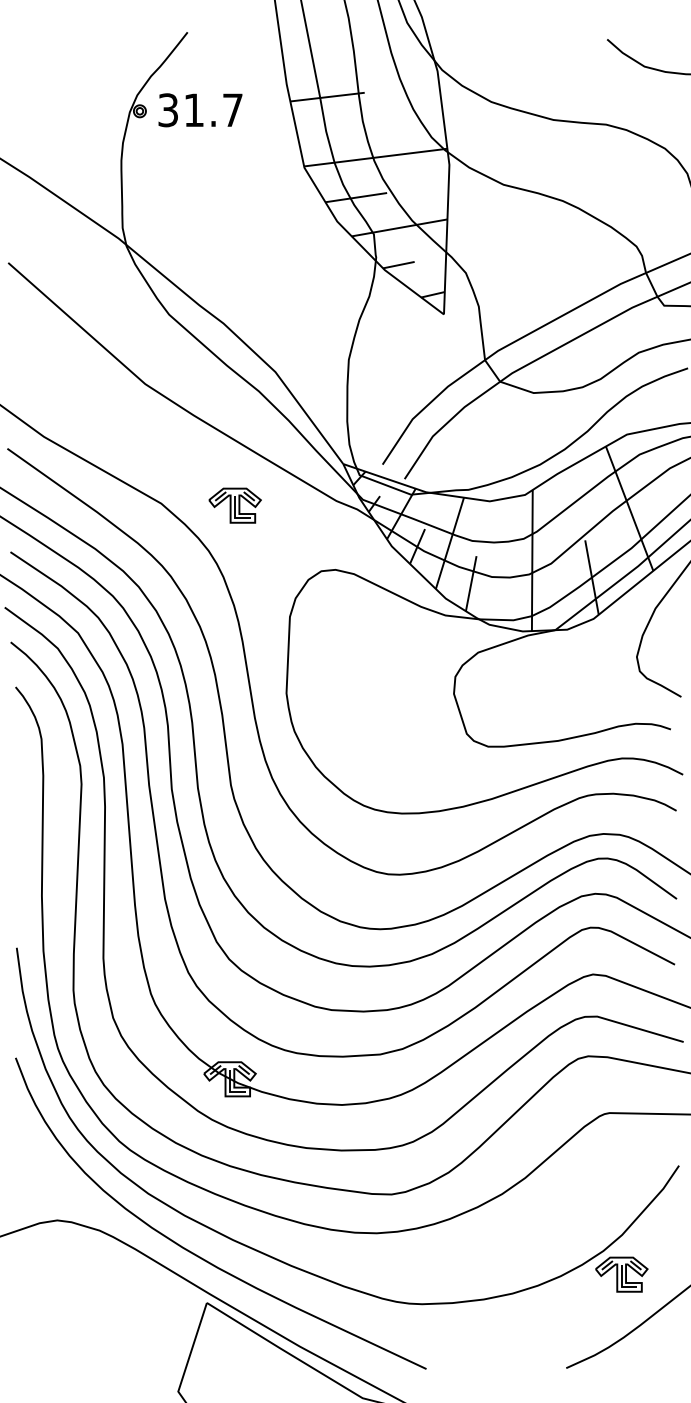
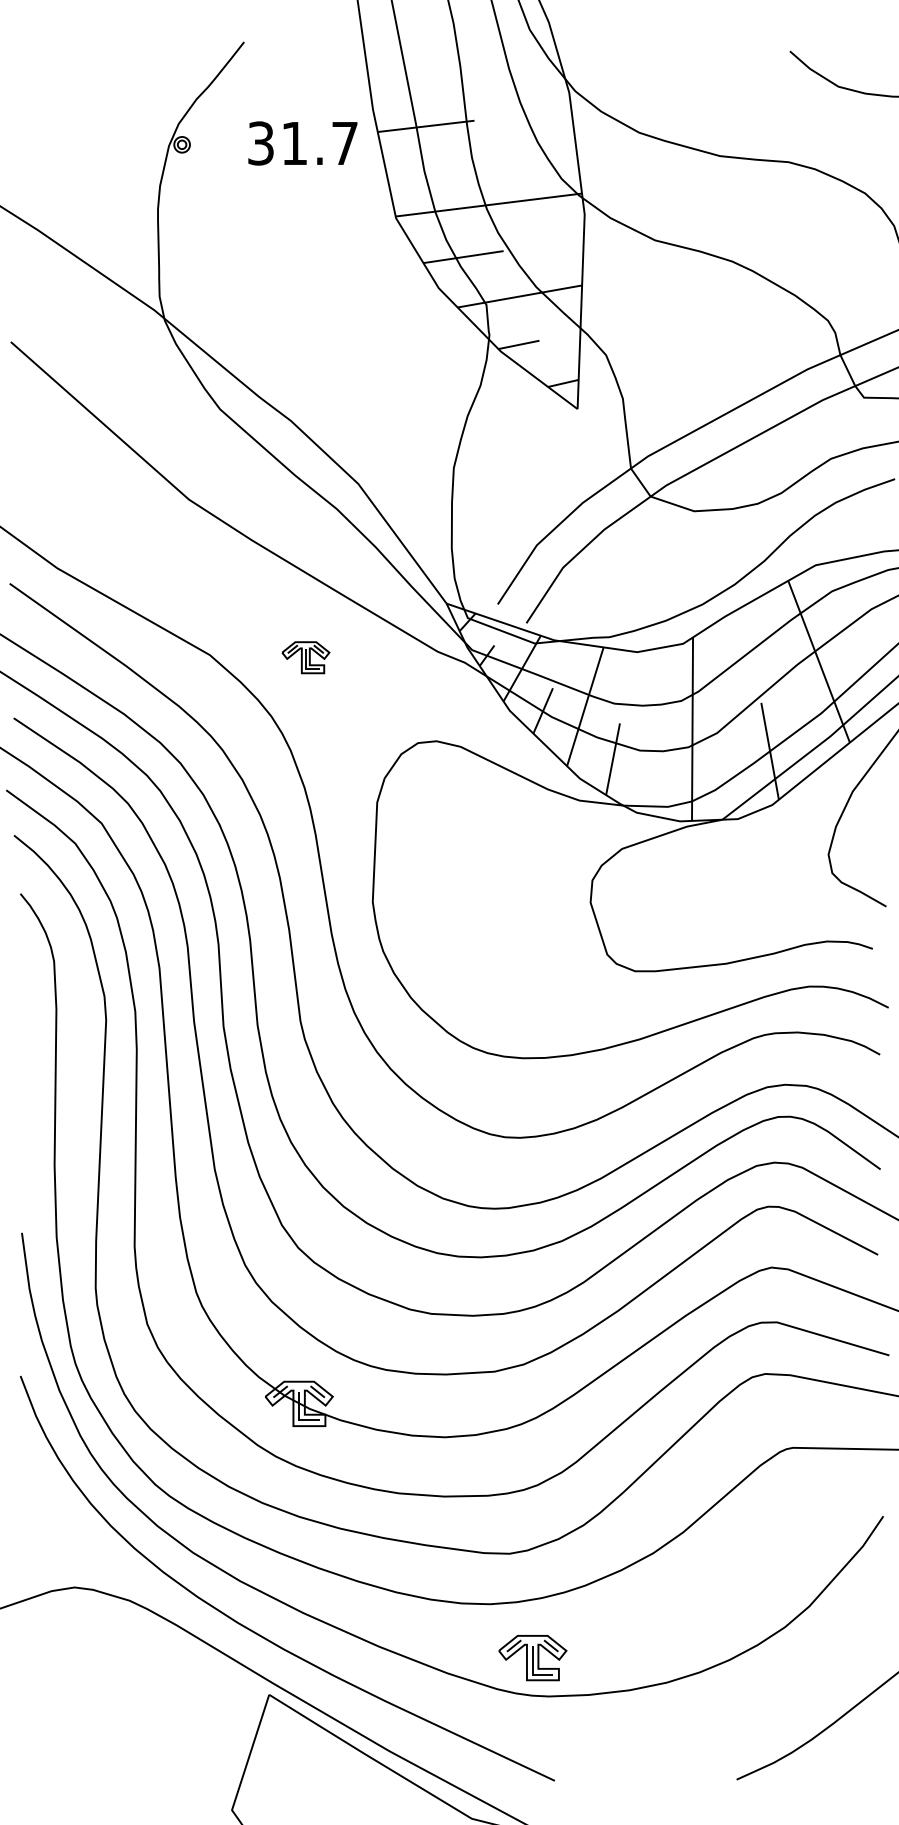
text: (200, 110) -> (302, 143), moved
part: (234, 505) -> (305, 657), size x0.7
part: (621, 1275) -> (532, 1658), moved

